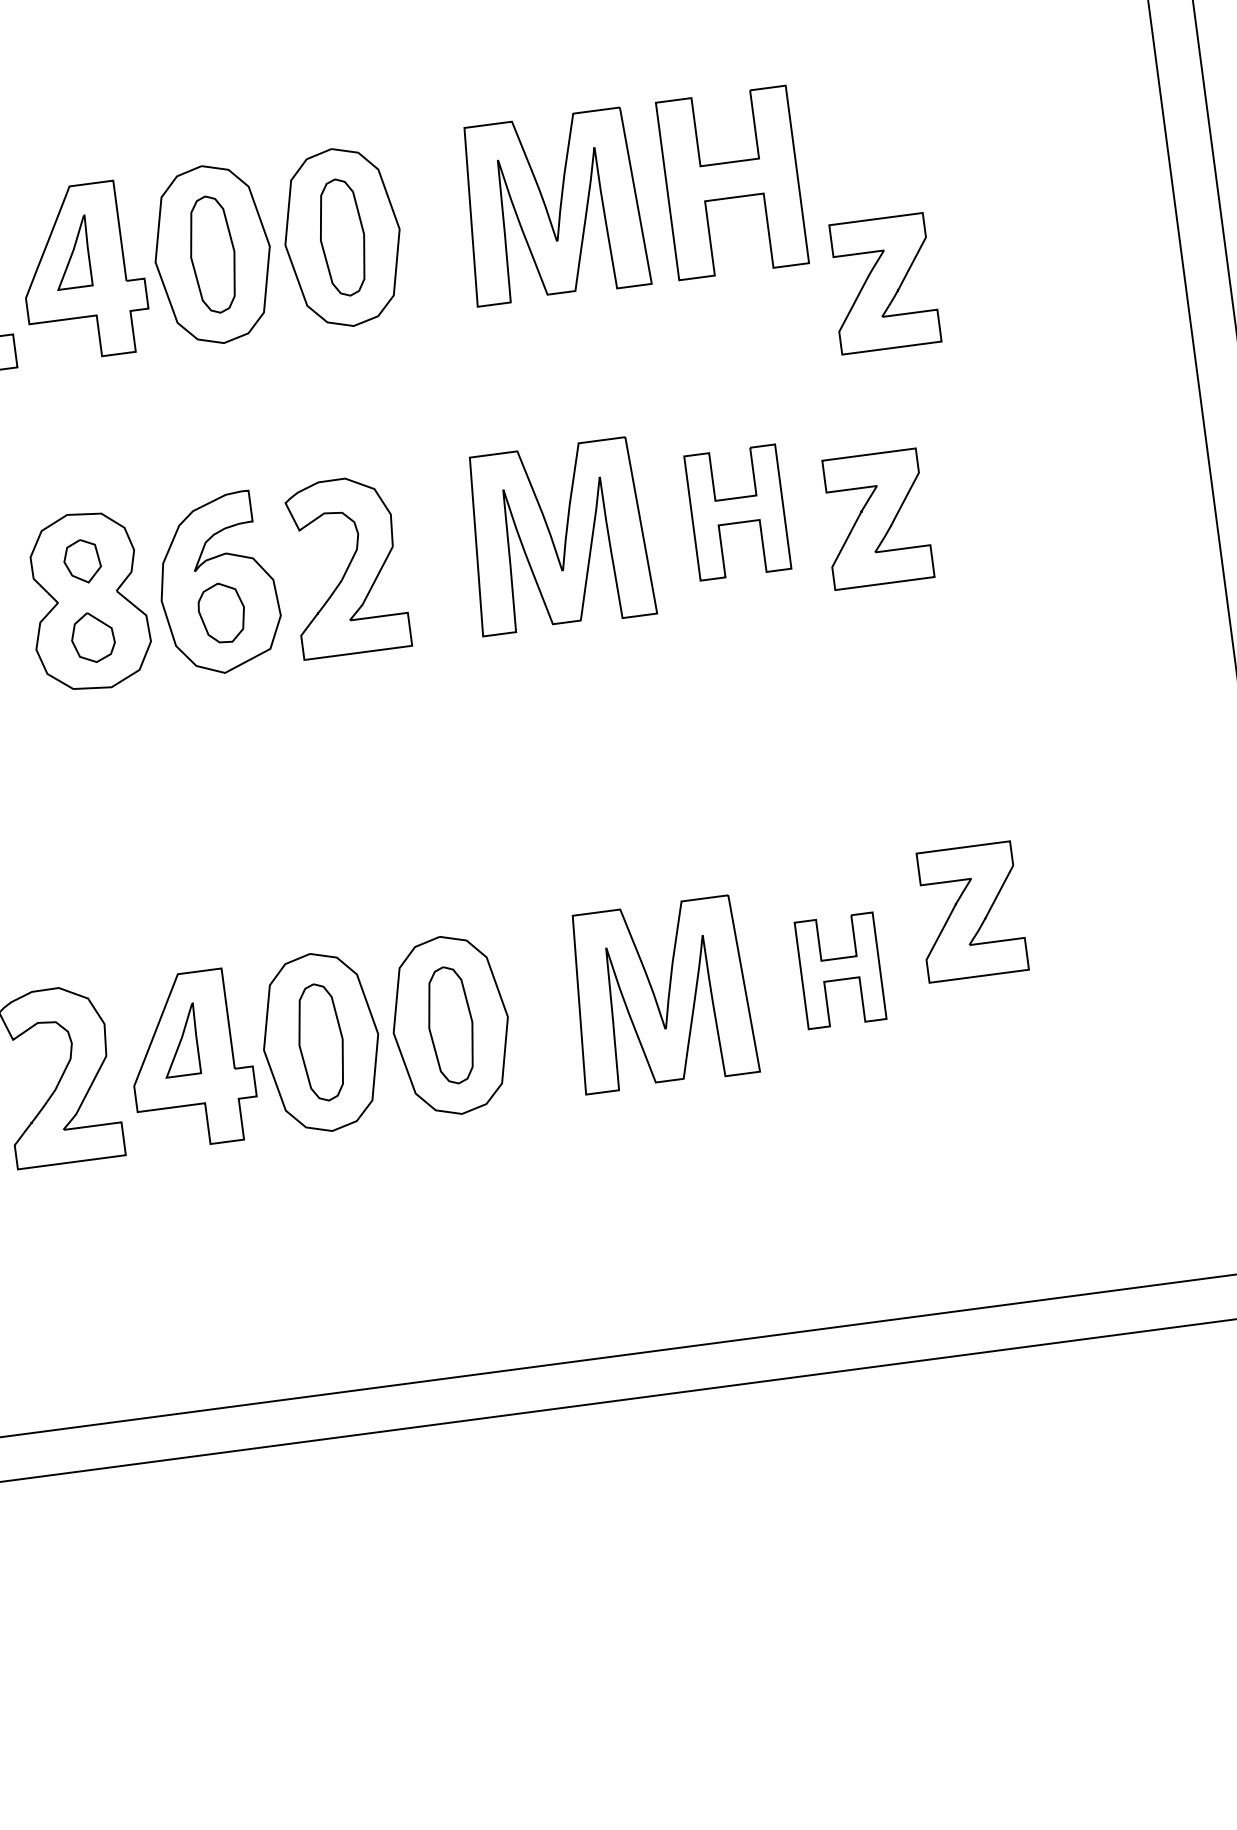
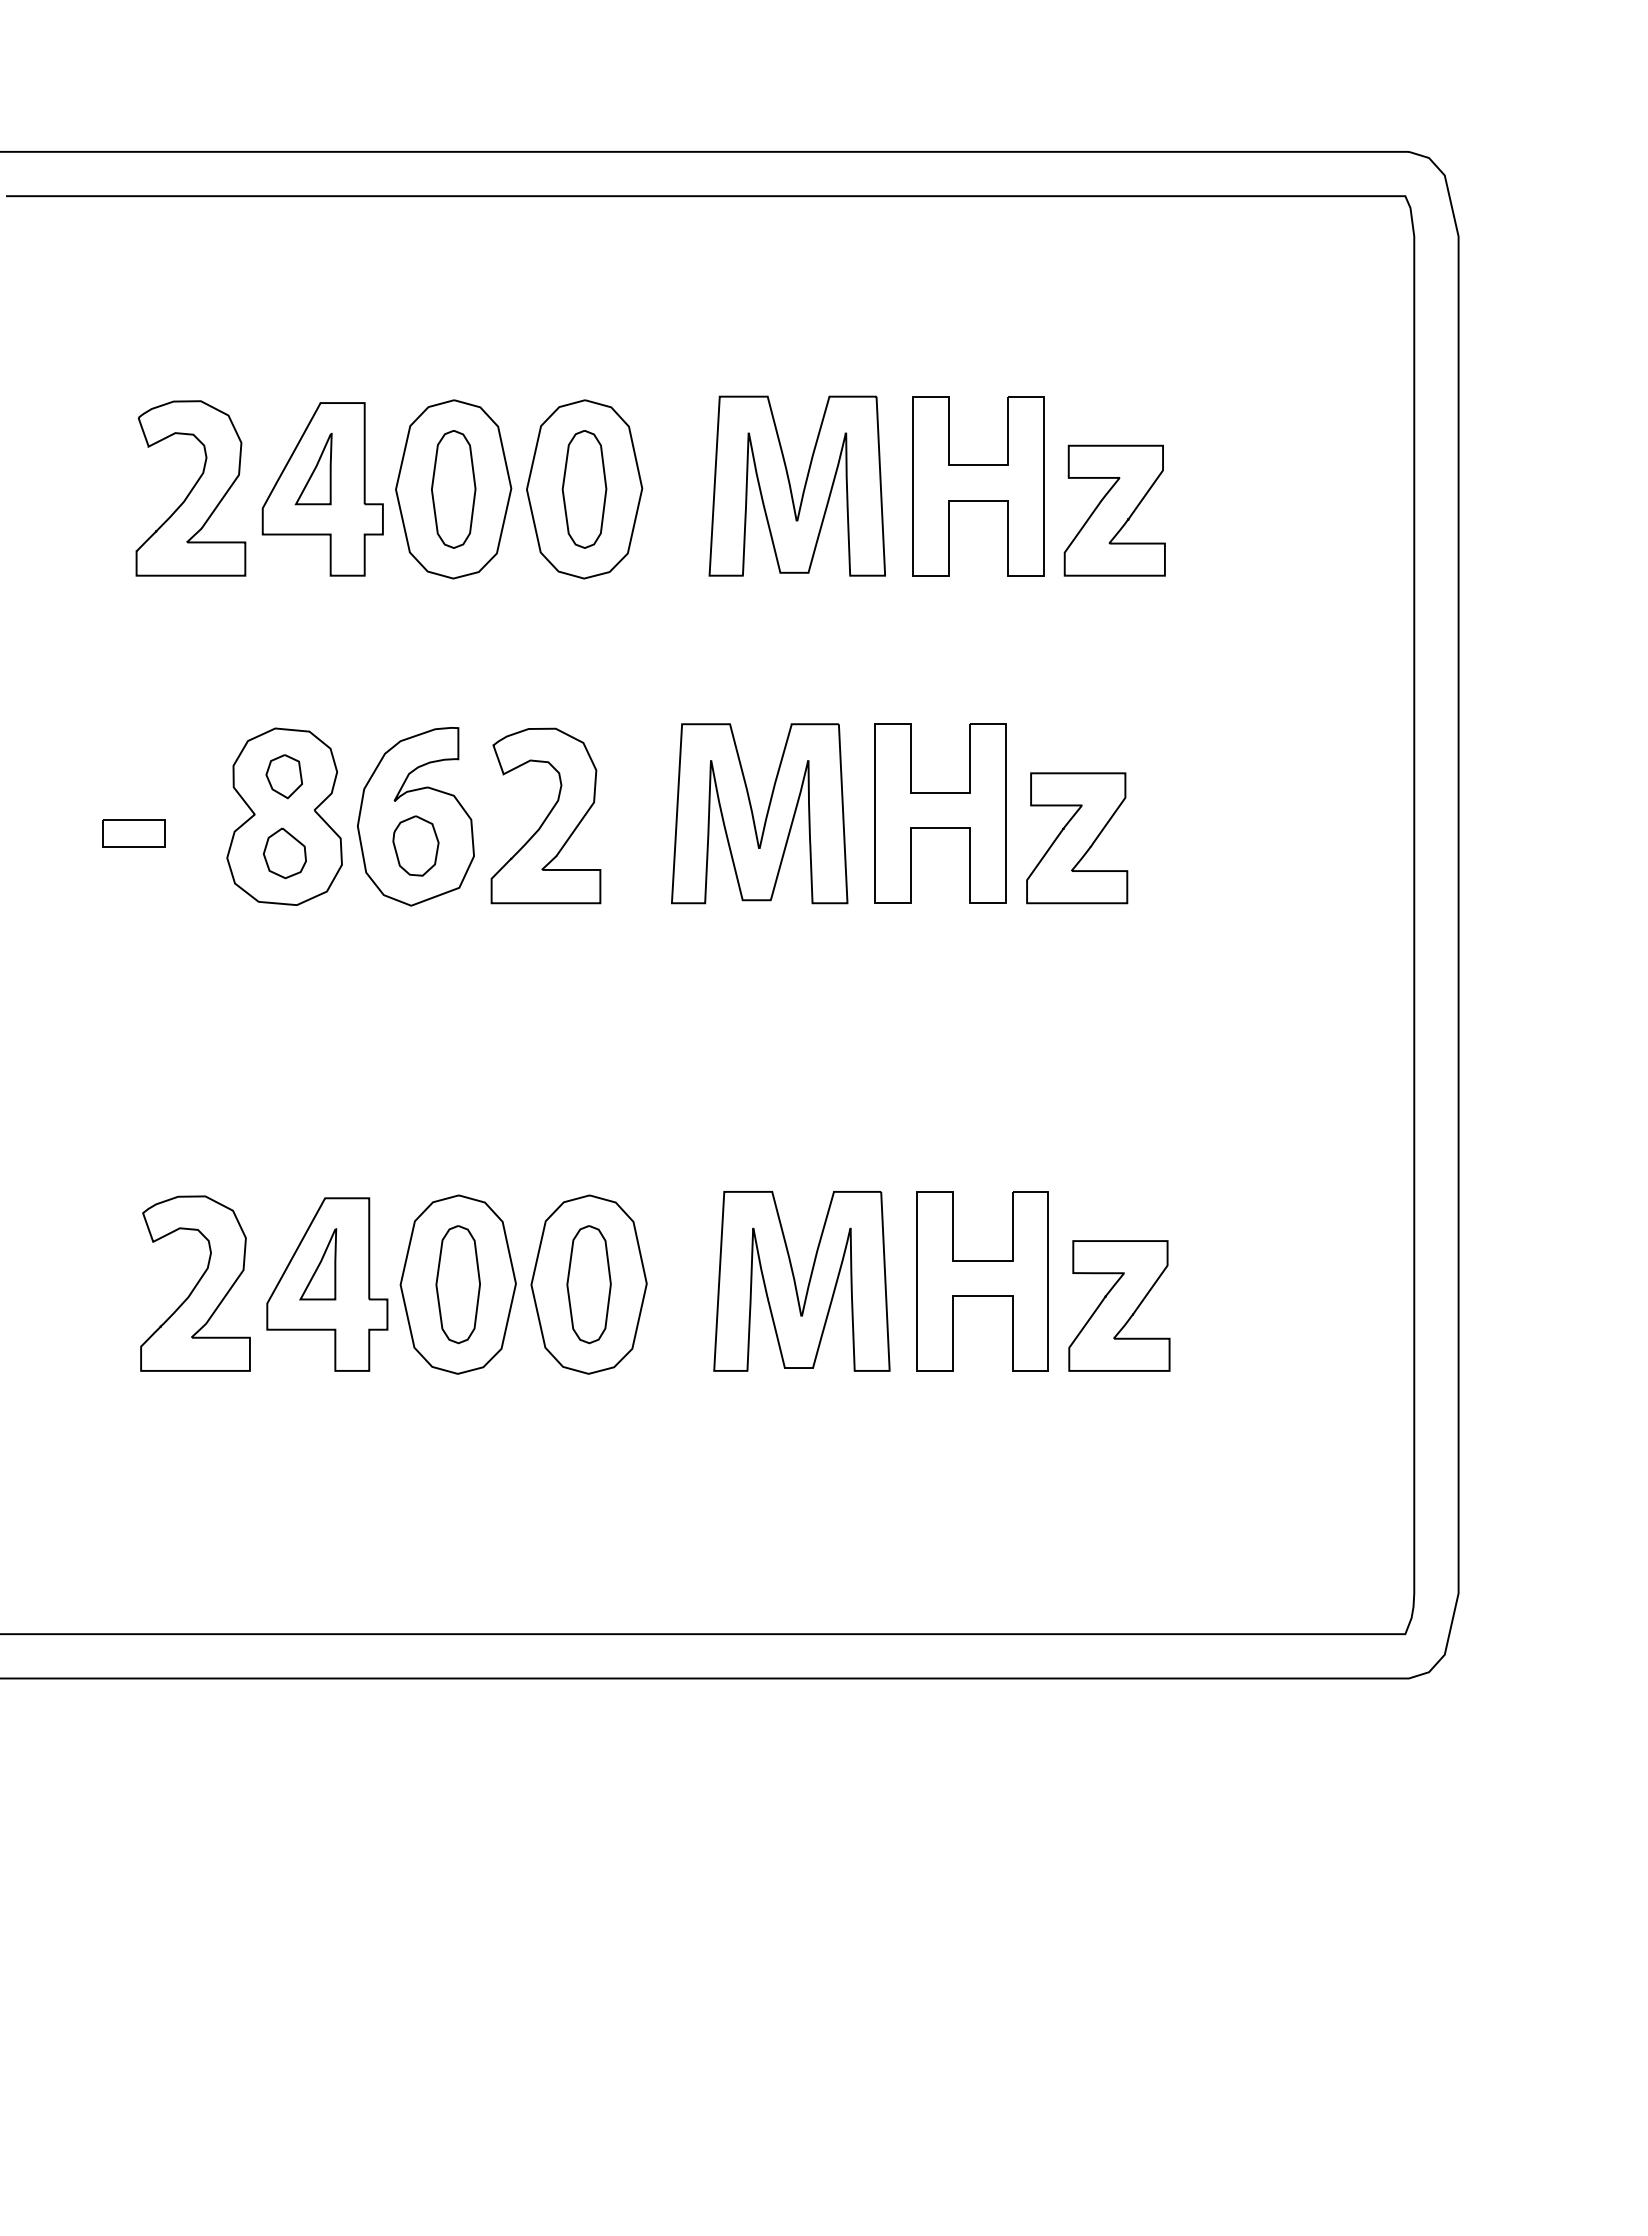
part: (883, 283) -> (1114, 510), moved
part: (737, 512) -> (940, 813), size x1.43
part: (970, 911) -> (1119, 1305), moved
part: (840, 970) -> (982, 1281), size x1.67

